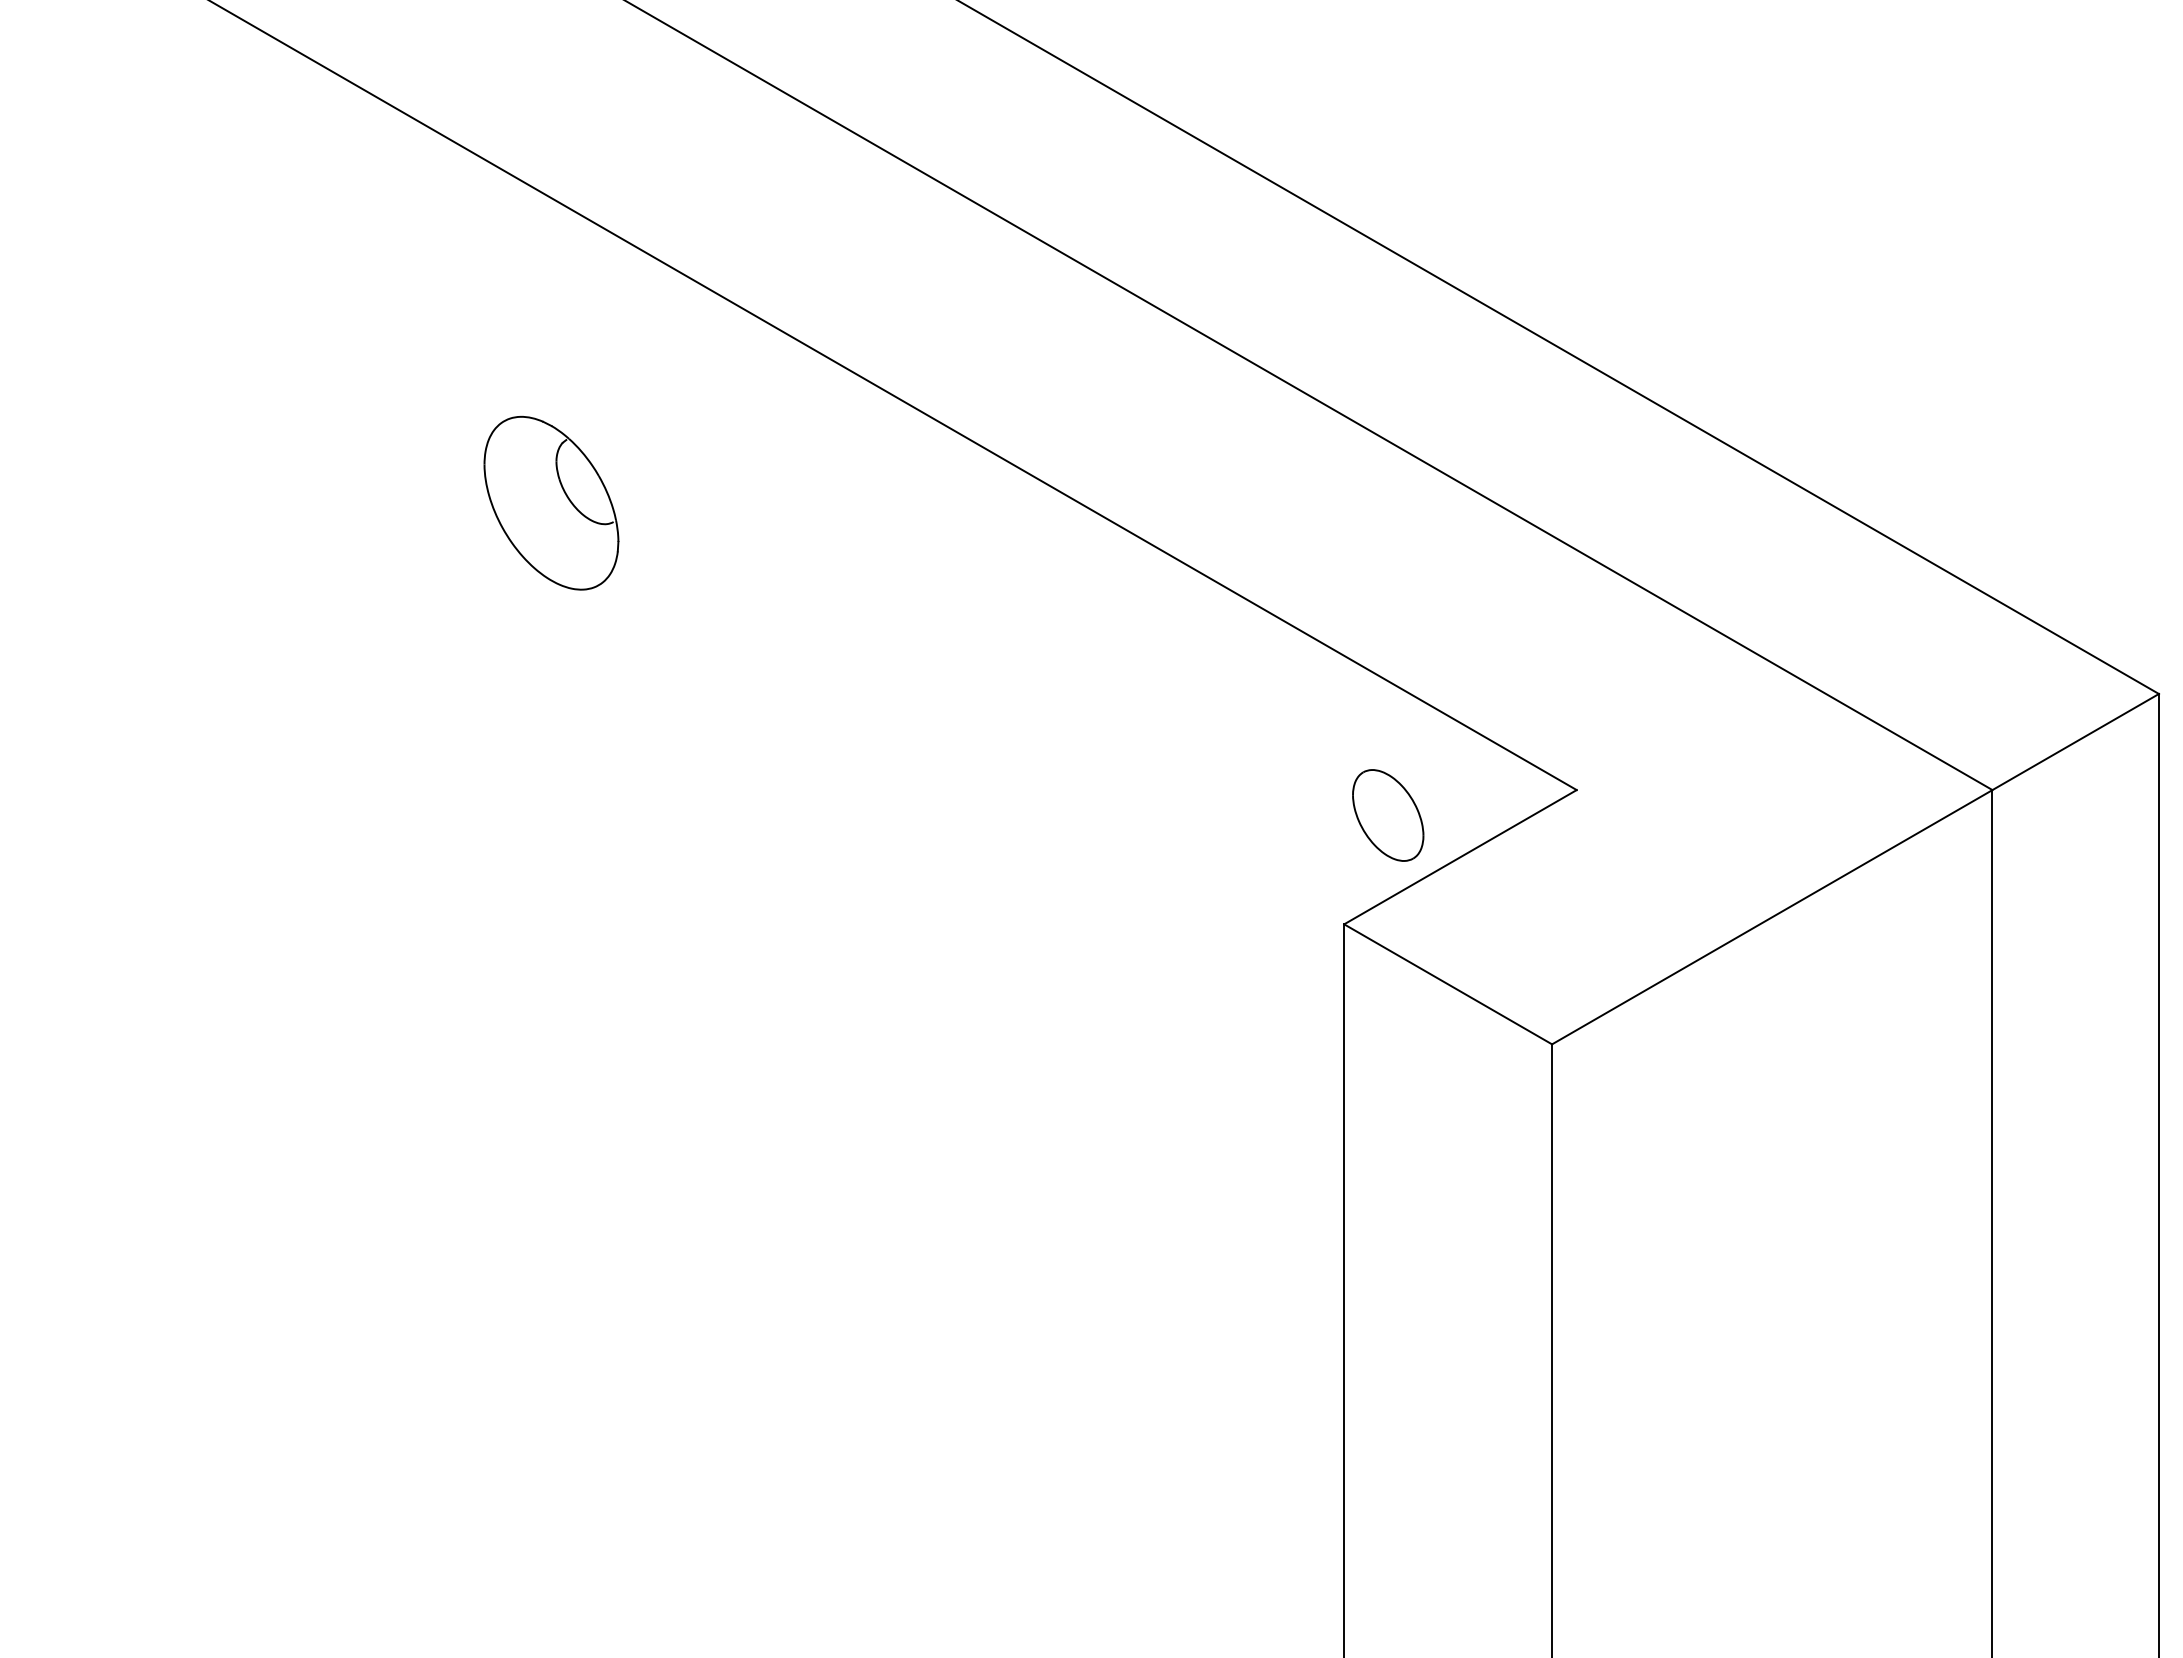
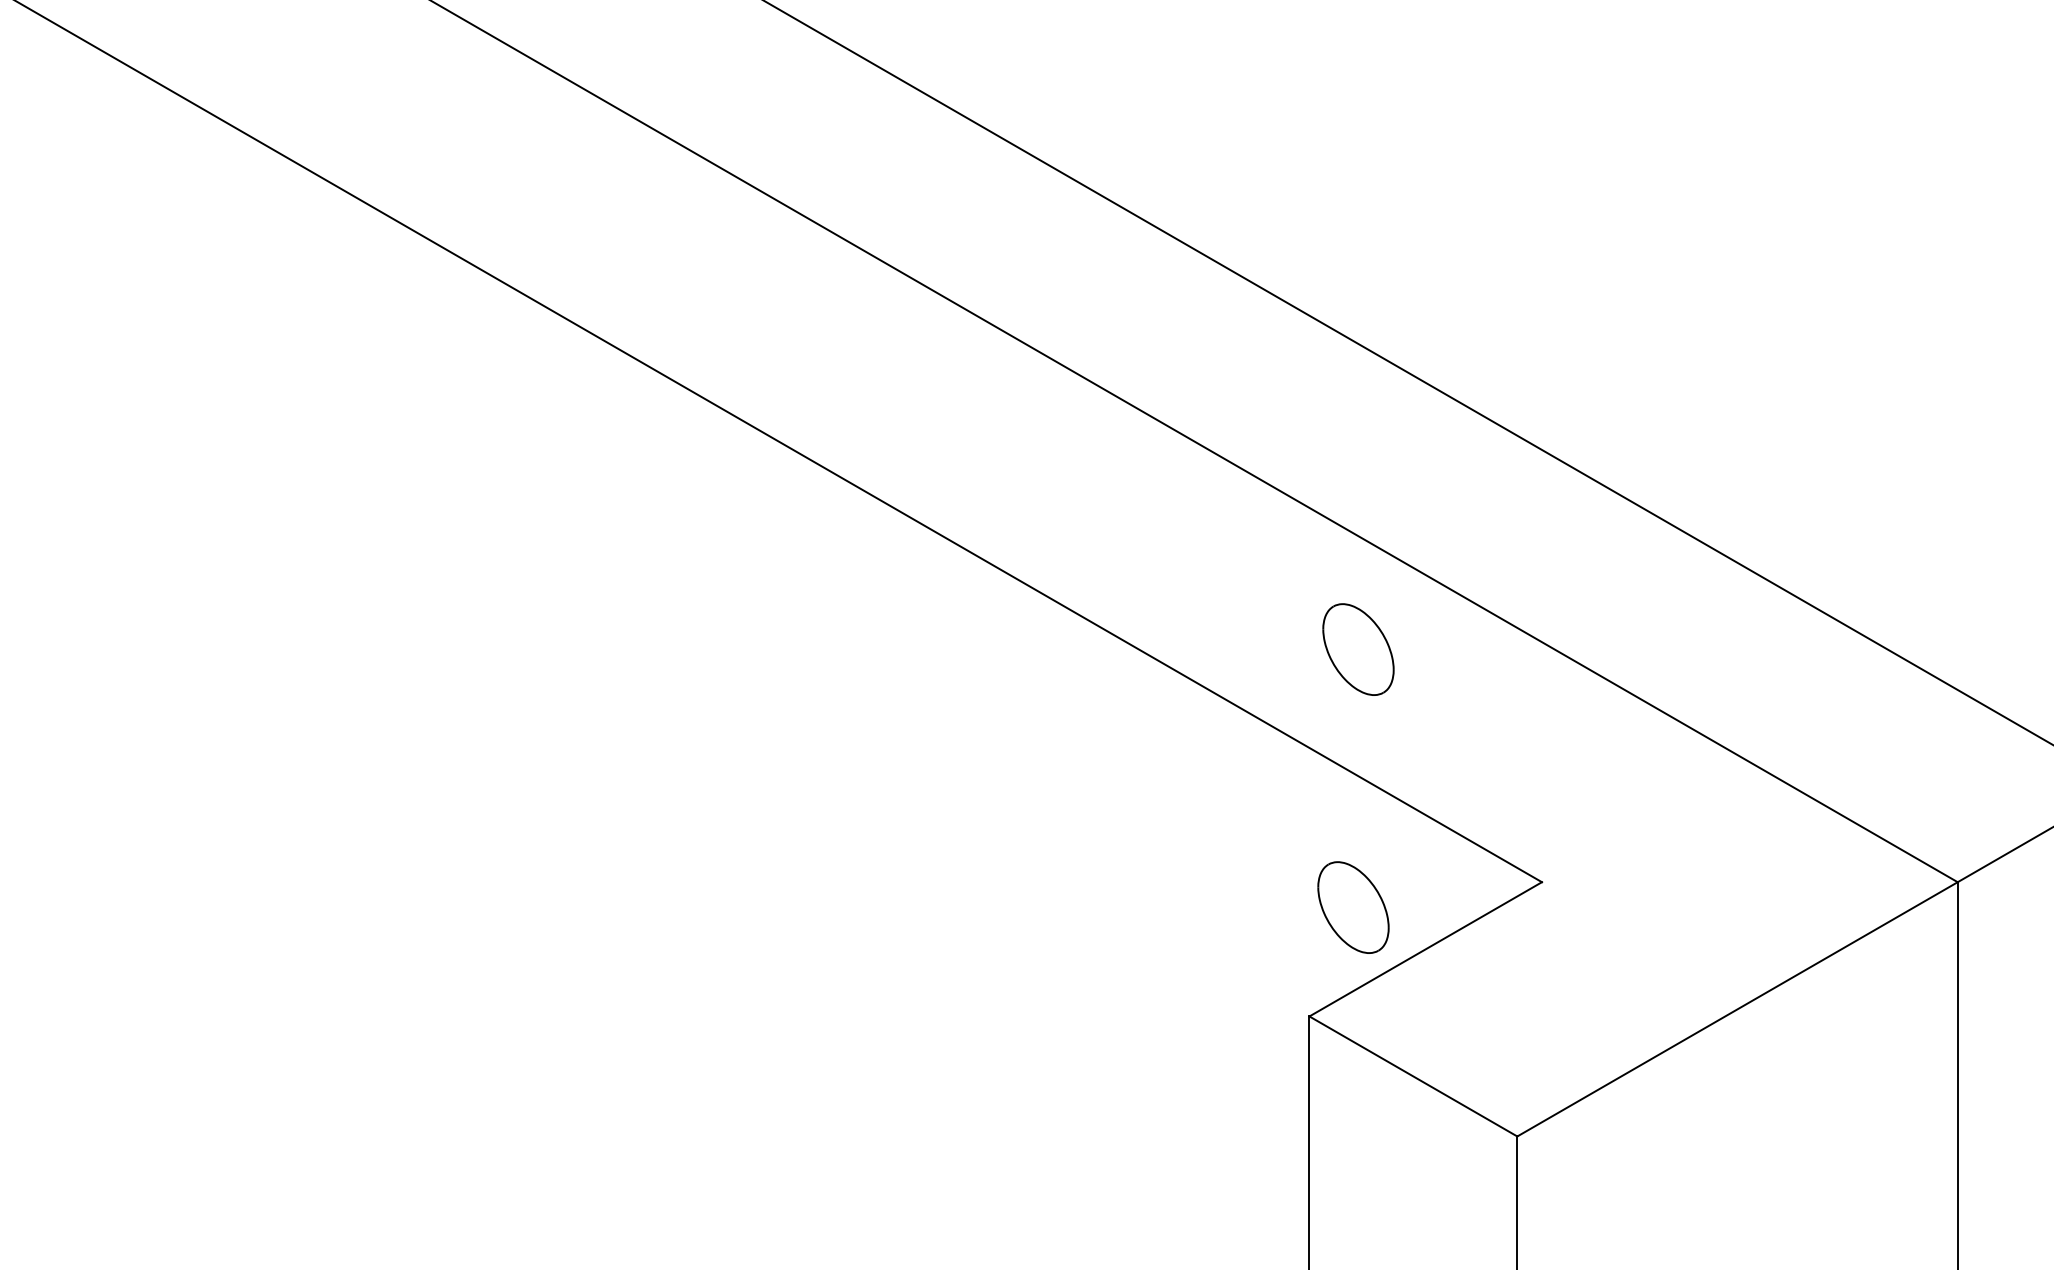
part: (551, 502) -> (516, 594), removed
part: (1393, 557) -> (1358, 649), added

